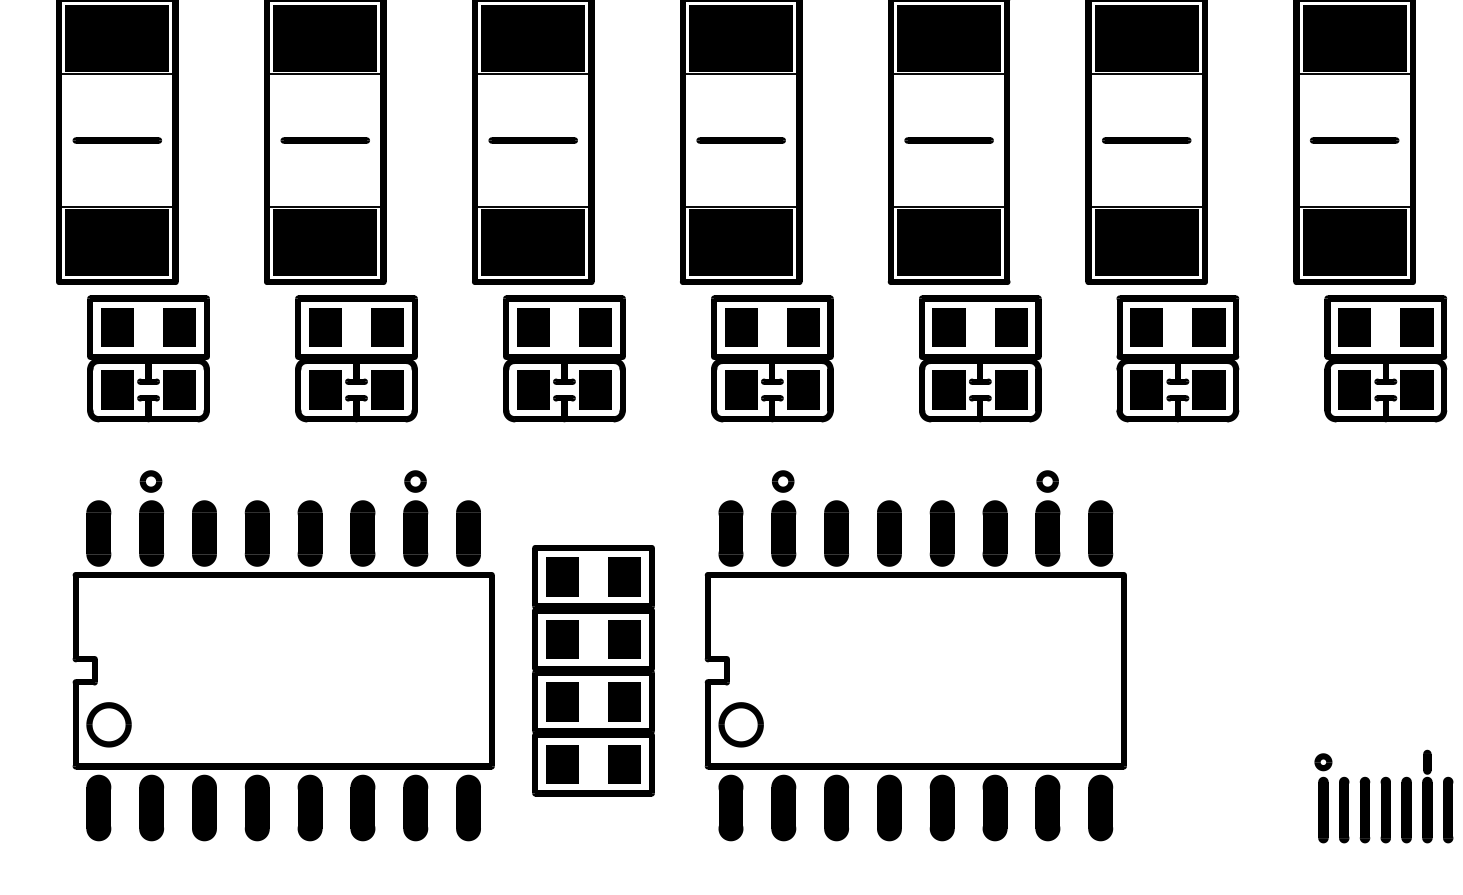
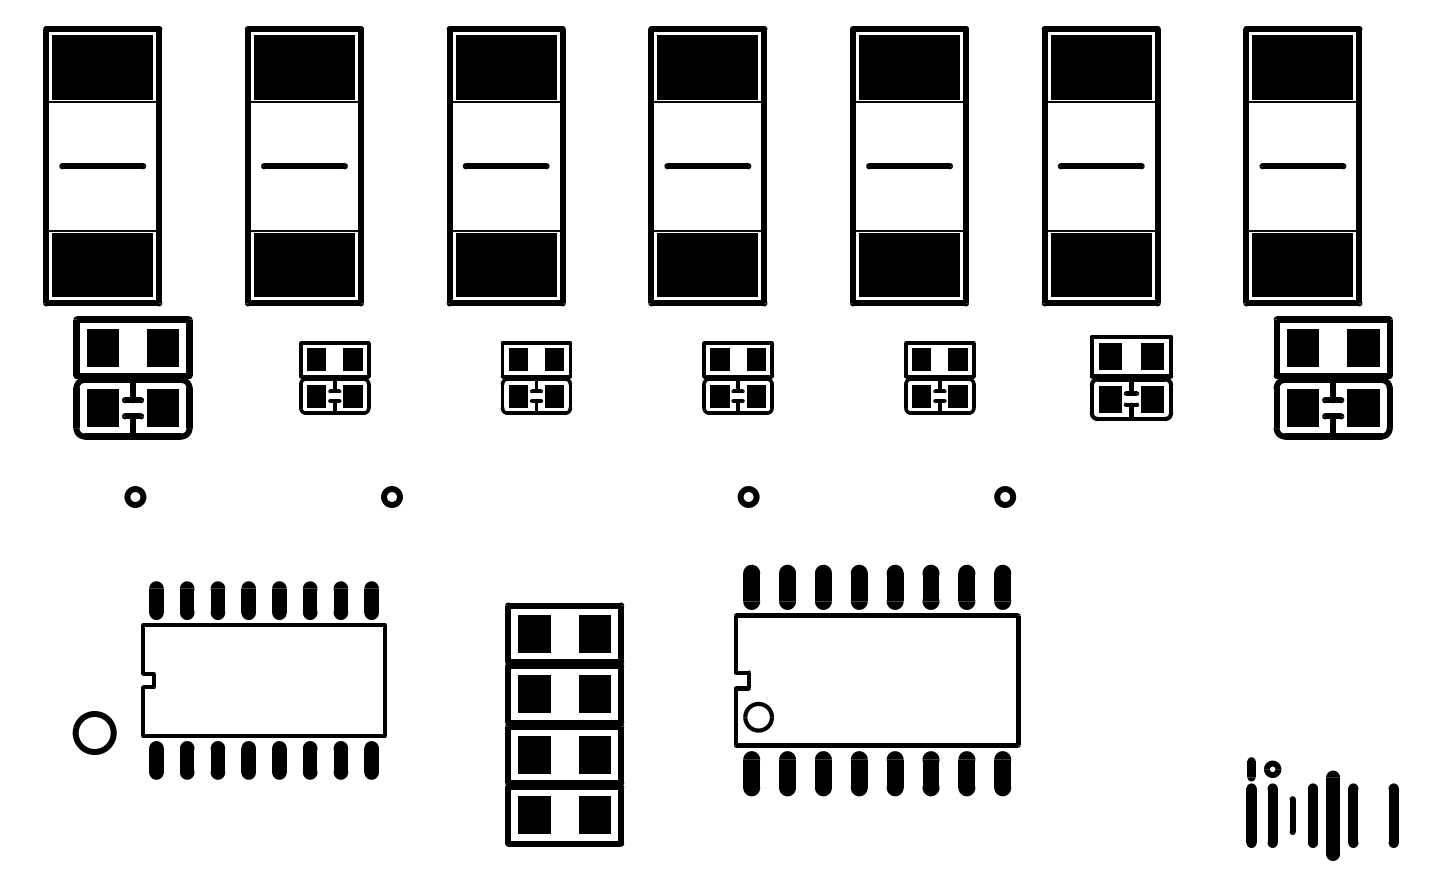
part: (356, 358) -> (334, 377), size x0.6
part: (564, 358) -> (536, 377), size x0.6
part: (771, 358) -> (737, 377), size x0.6
part: (979, 358) -> (939, 377), size x0.6
part: (1177, 358) -> (1131, 377), size x0.7
part: (283, 670) -> (263, 680), size x0.6
part: (593, 670) -> (564, 724), moved
part: (915, 670) -> (876, 680), size x0.7
part: (1427, 796) -> (1251, 802), moved
part: (1343, 809) -> (1292, 815), size x0.6
part: (1386, 809) -> (1333, 815), size x1.4

